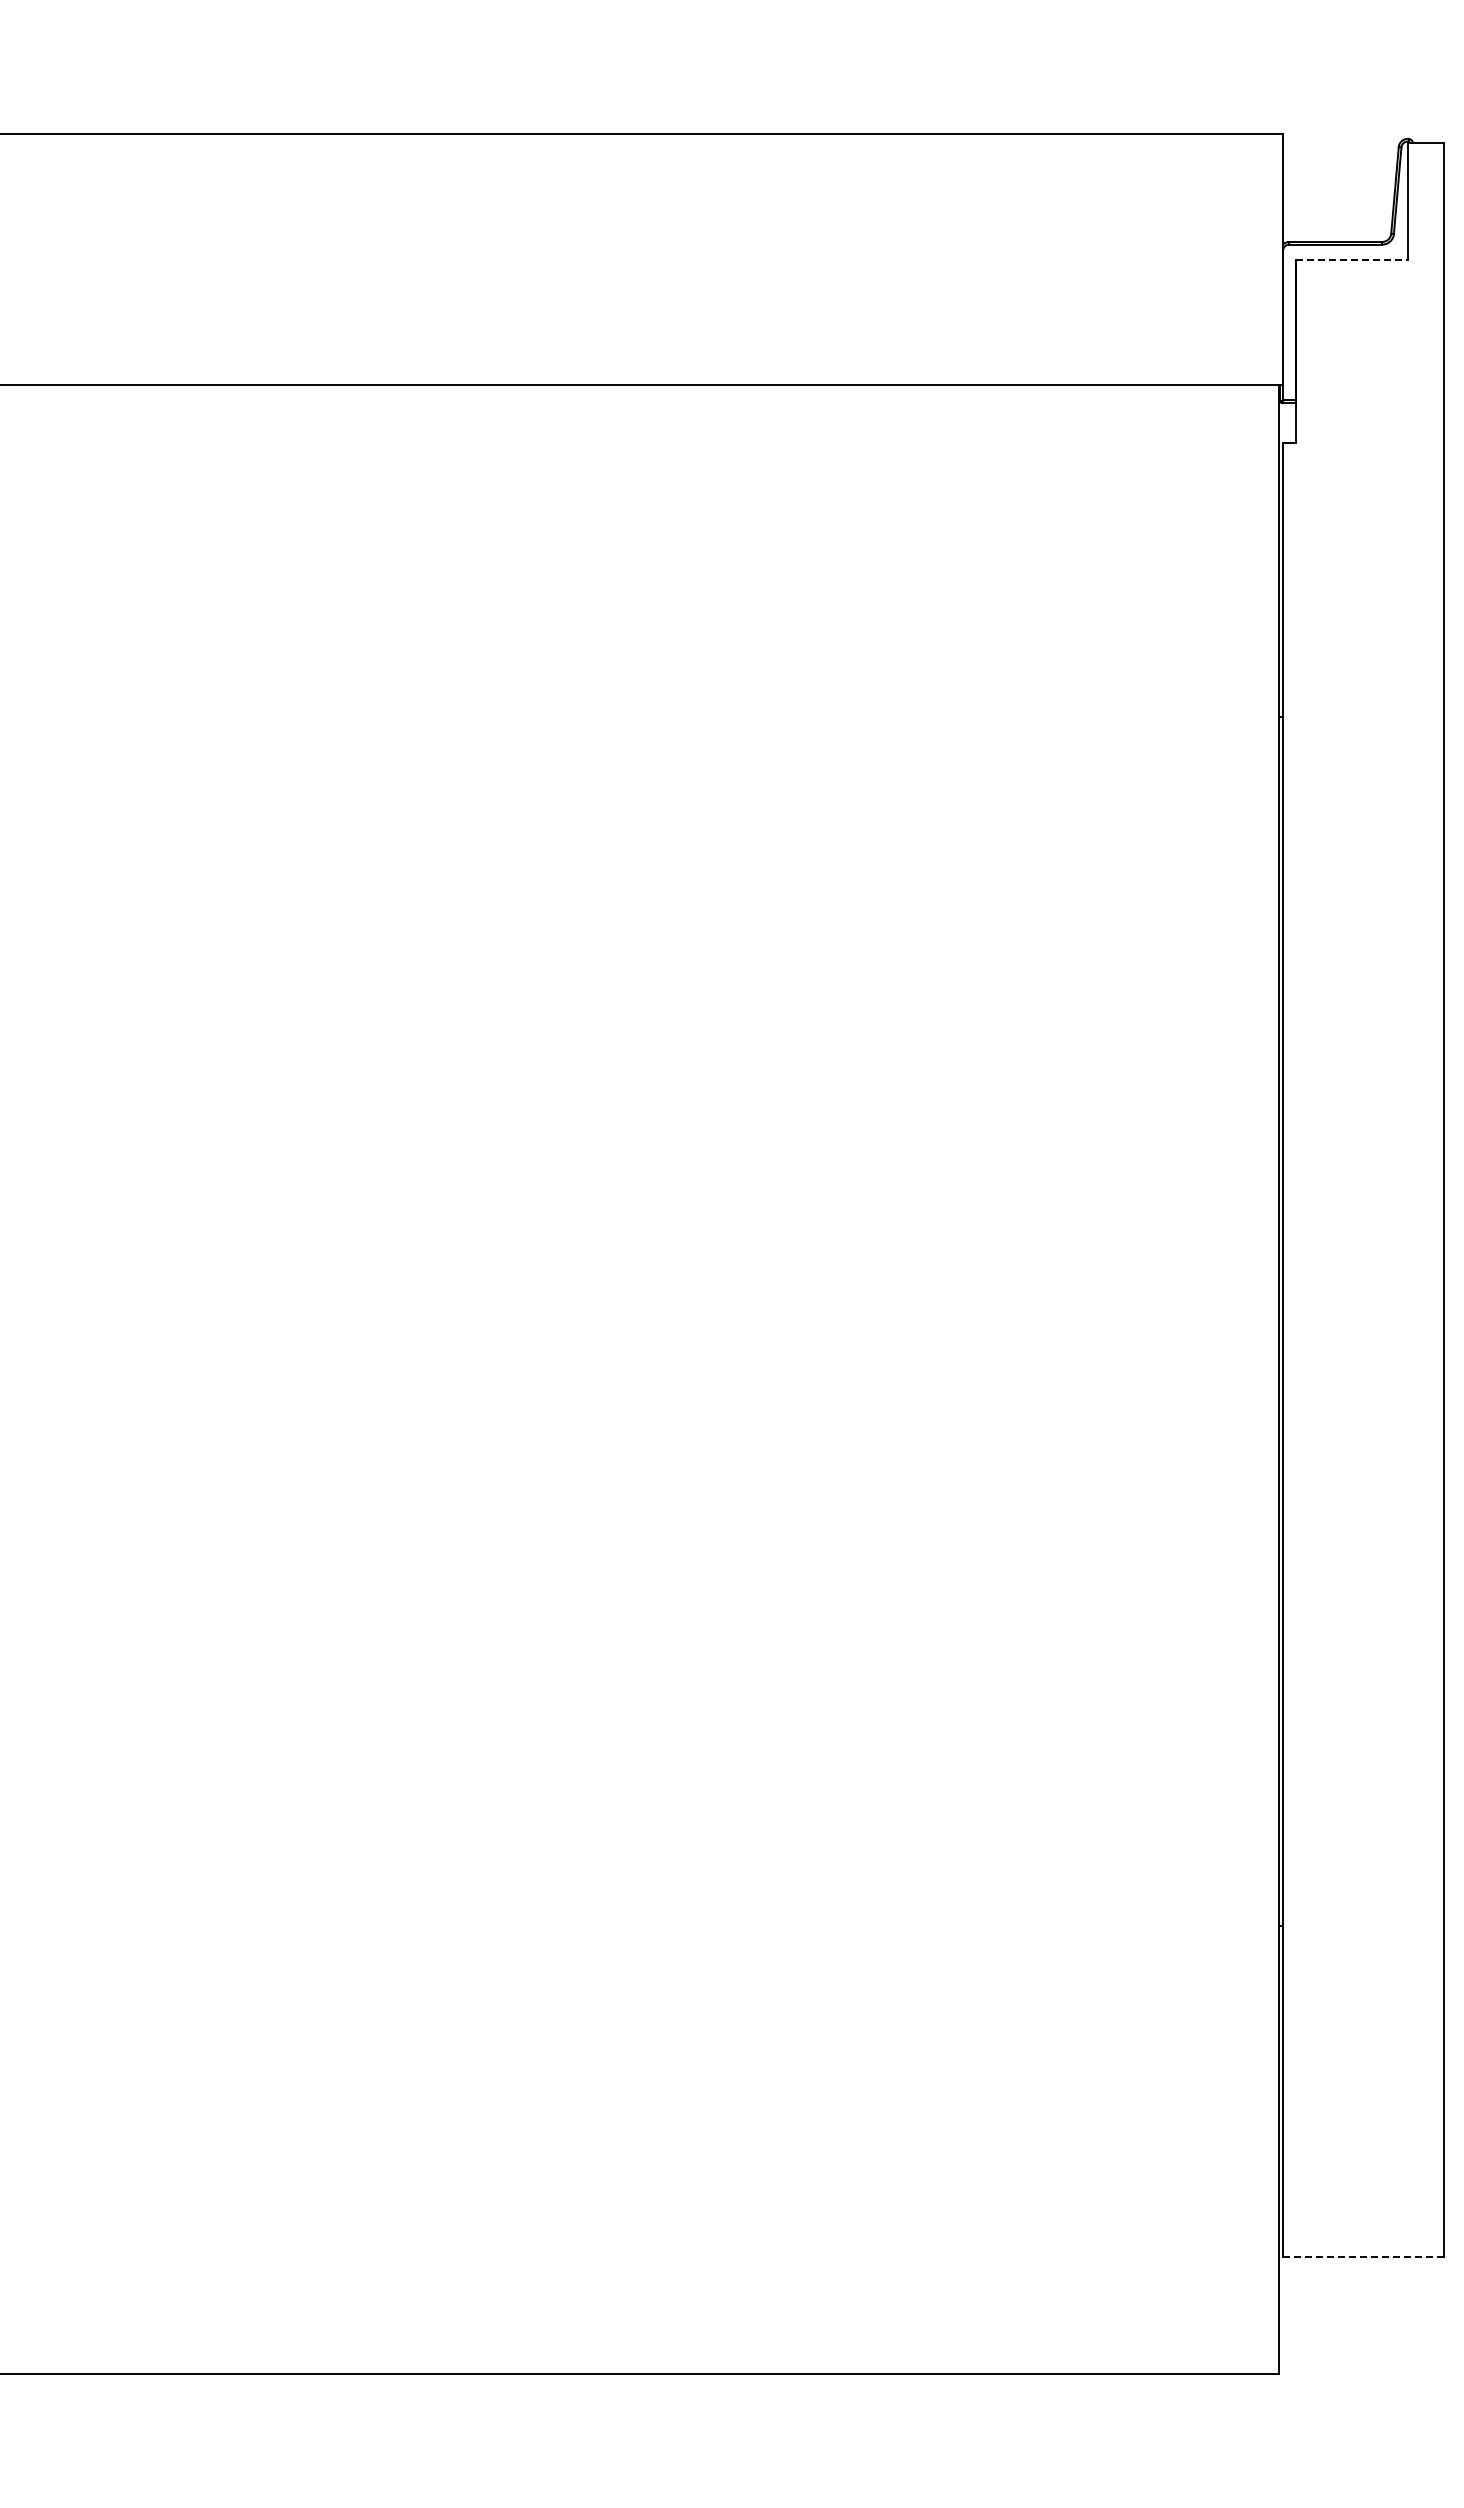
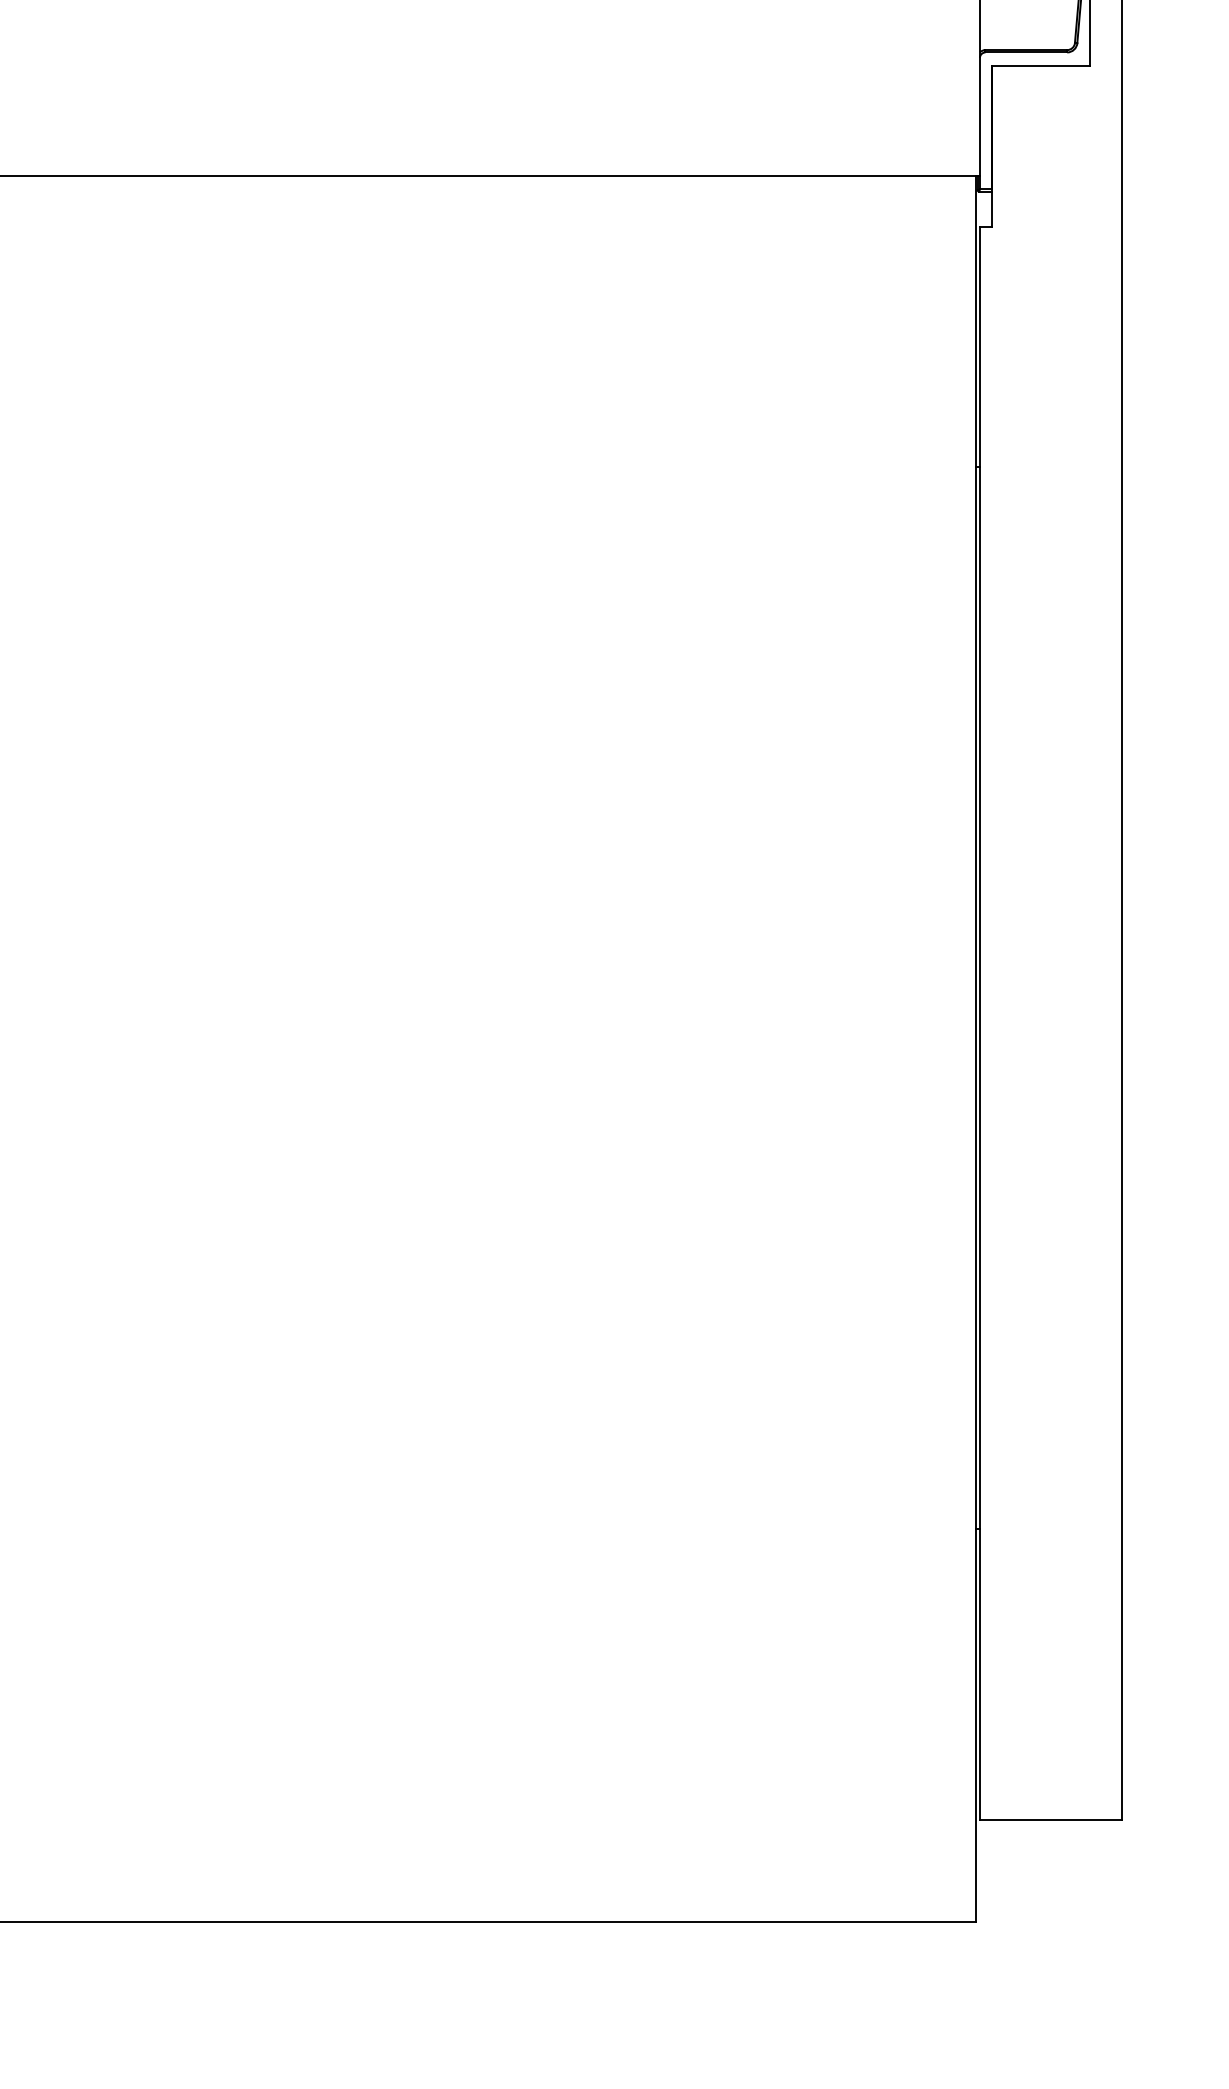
line: (1352, 259) -> (1040, 65), dashed -> solid
line: (1363, 2257) -> (1050, 1820), dashed -> solid

